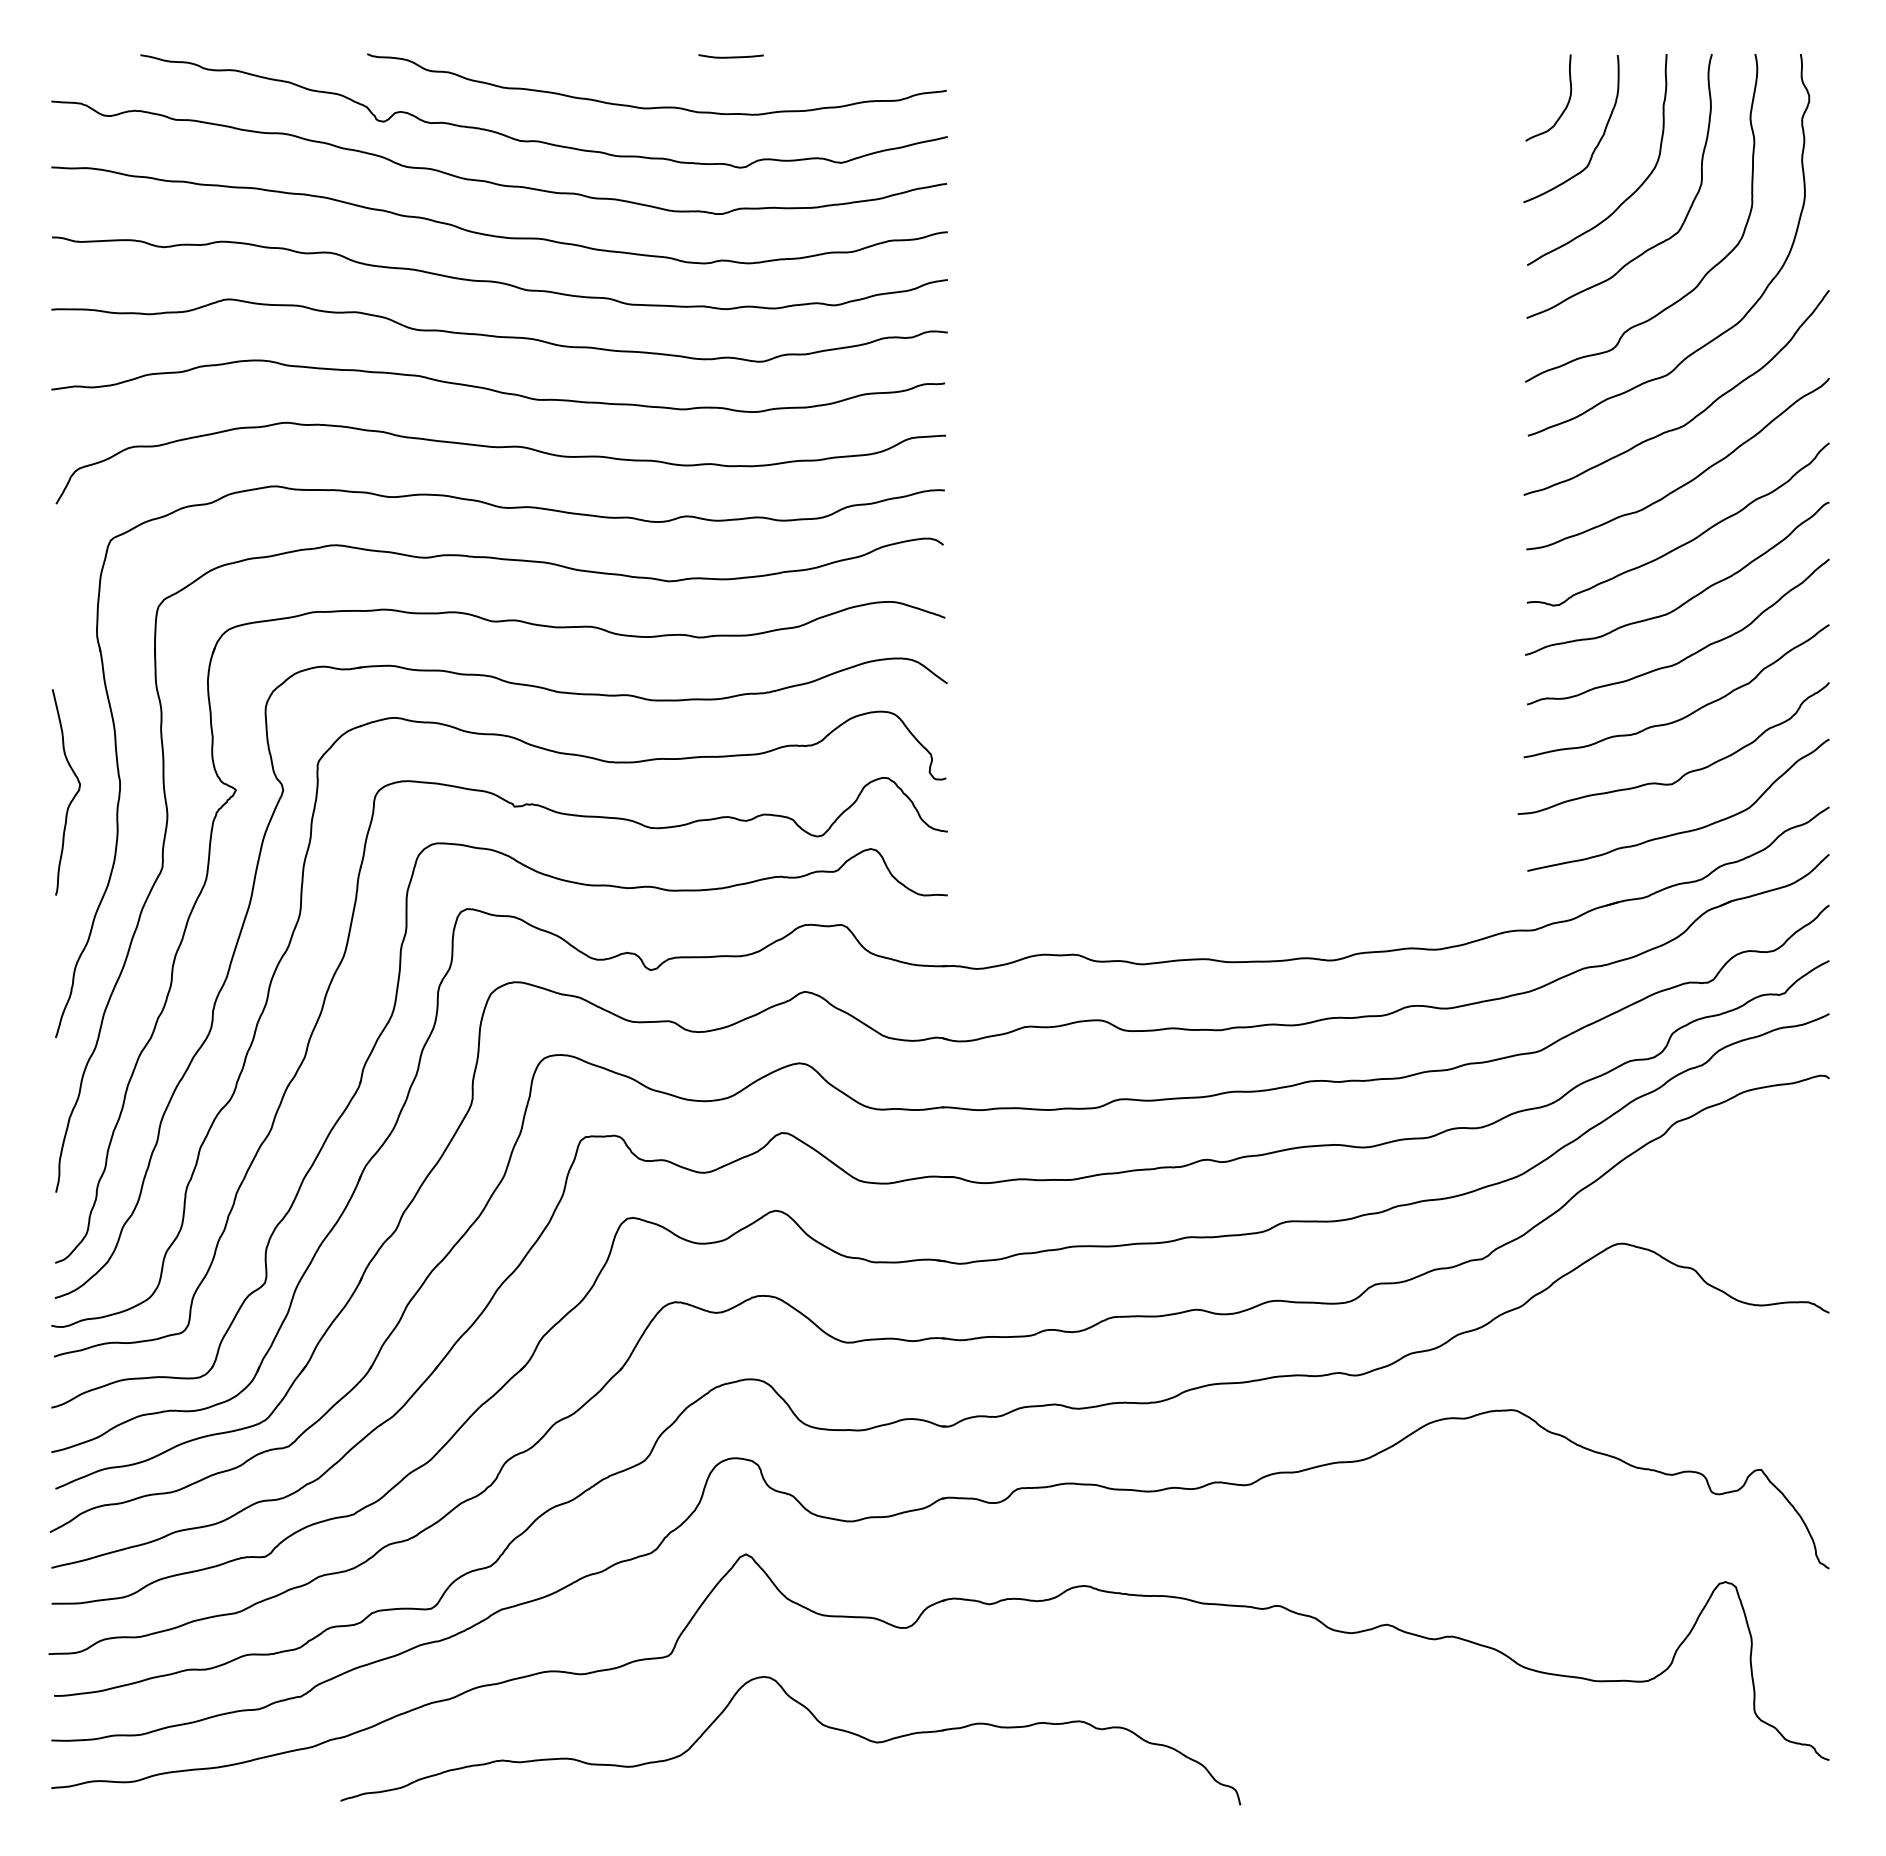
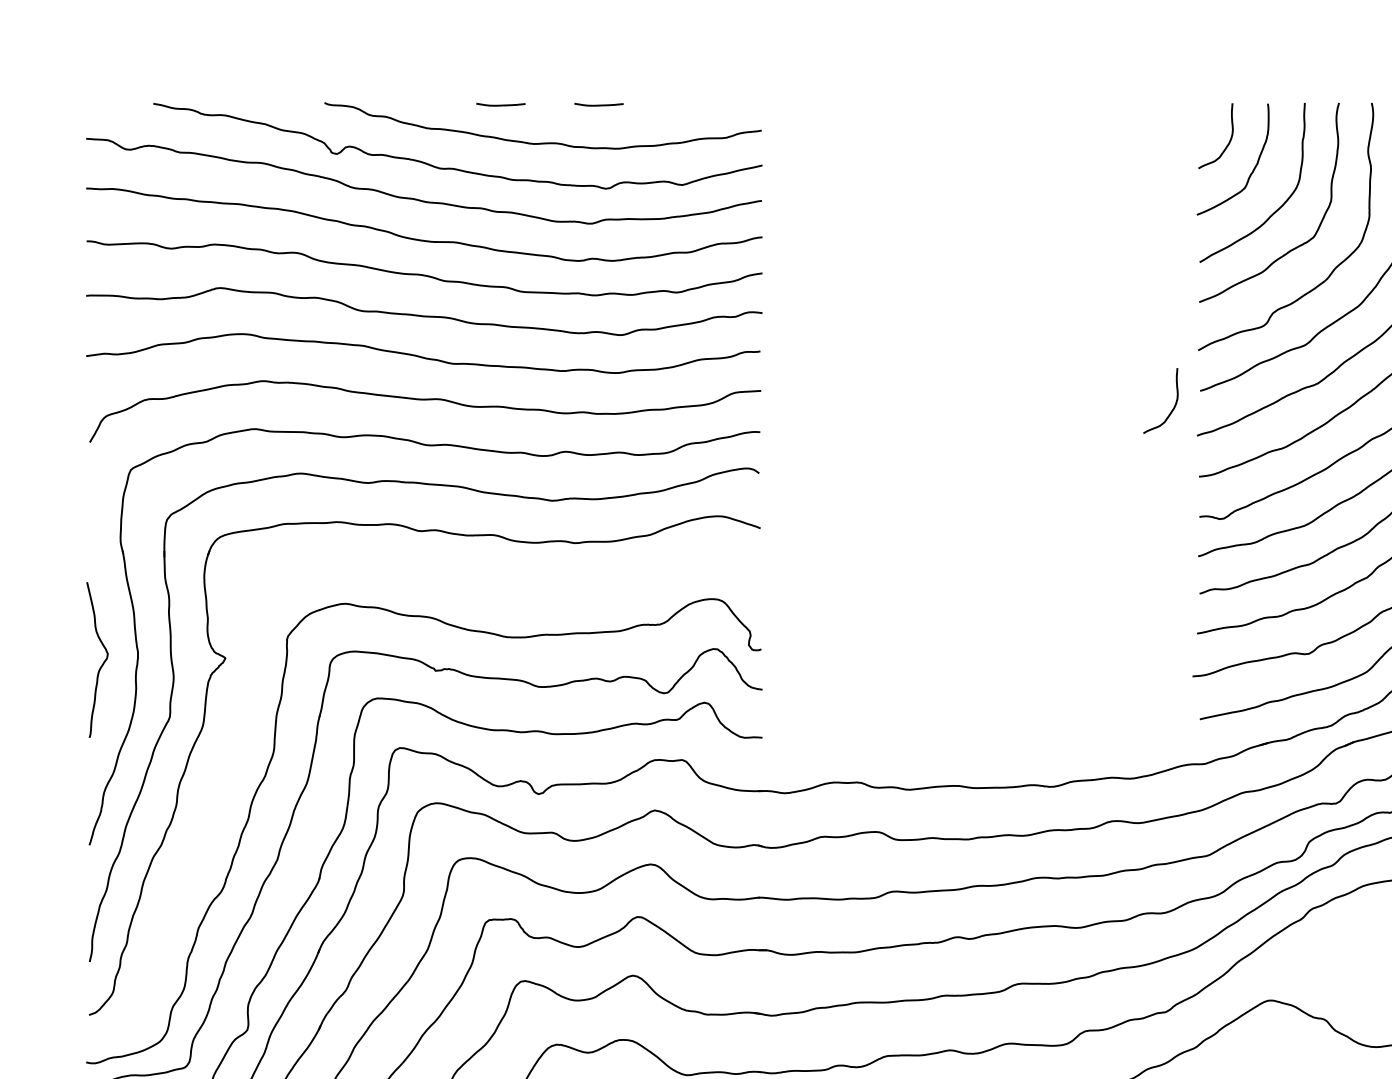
curve: (600, 56) -> (500, 104), added
curve: (1492, 457) -> (1173, 407), added
part: (249, 909) -> (235, 748), removed

